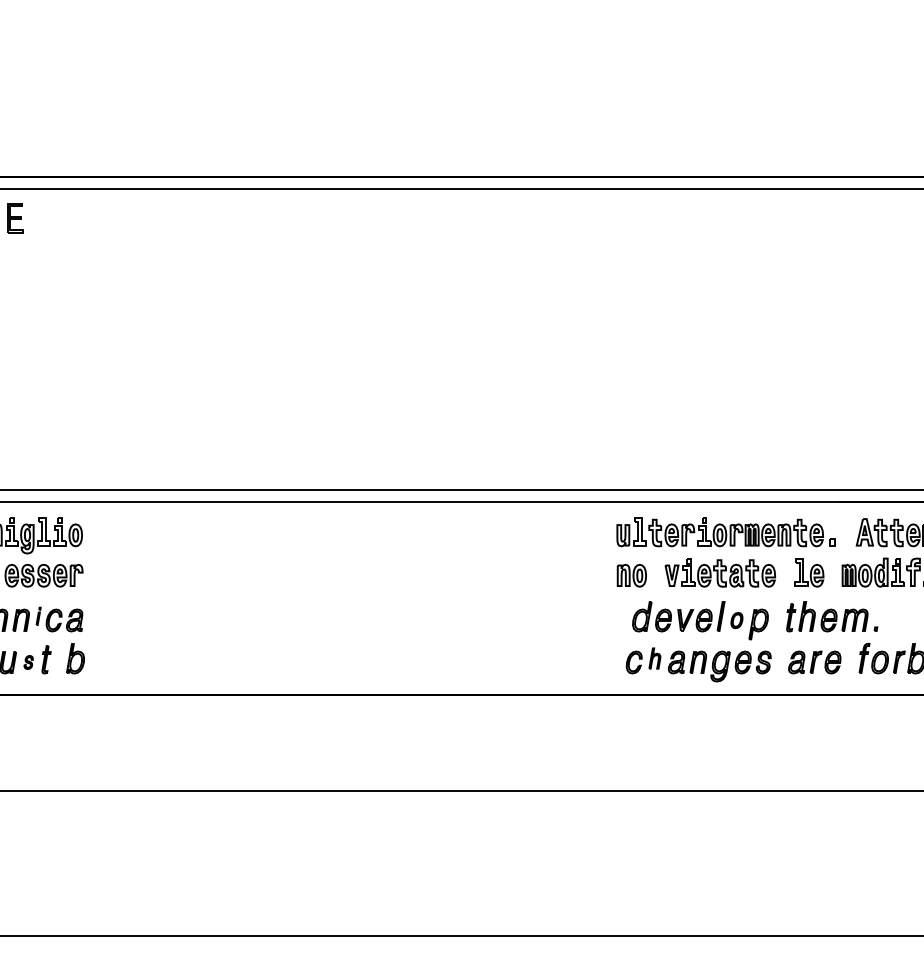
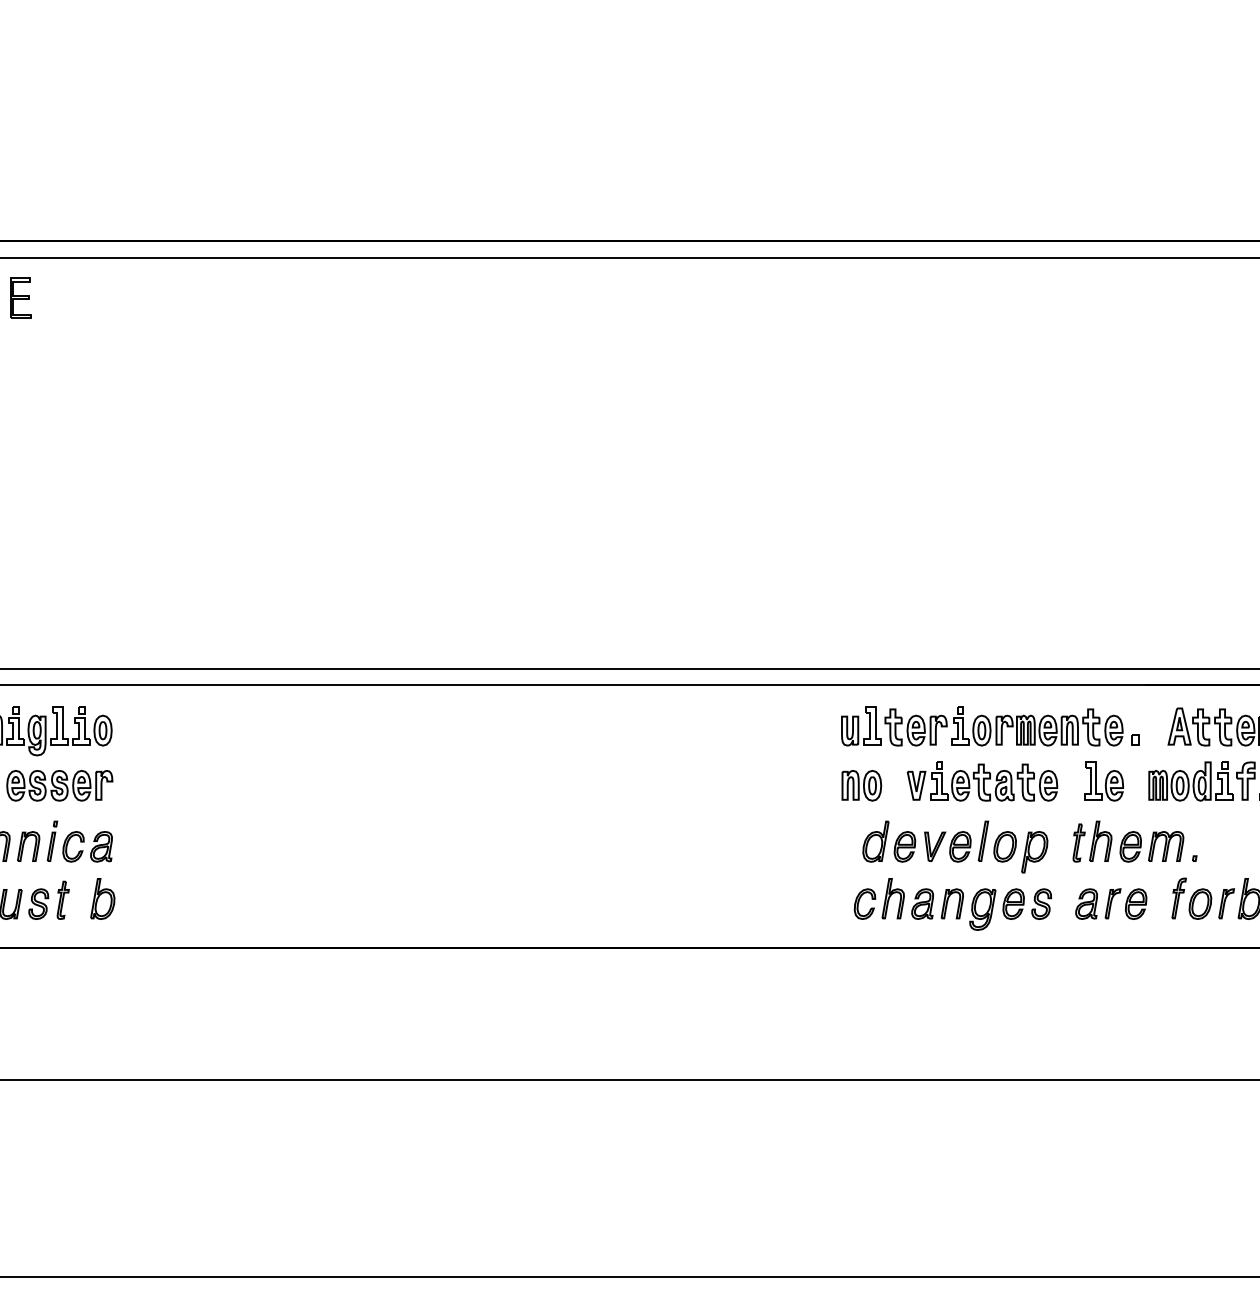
part: (38, 615) -> (52, 840), size x1.67
part: (736, 620) -> (1004, 846), size x1.43
part: (654, 658) -> (892, 898), size x1.43
part: (28, 662) -> (38, 903), size x1.67

